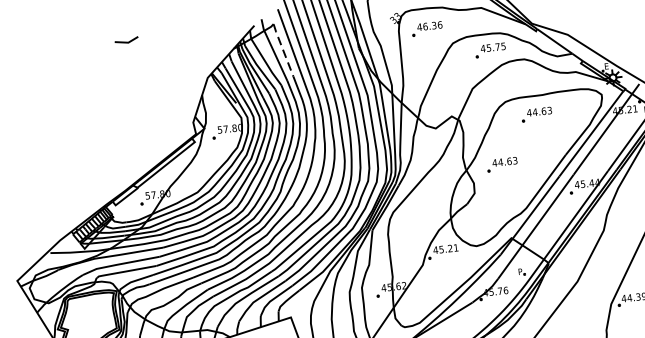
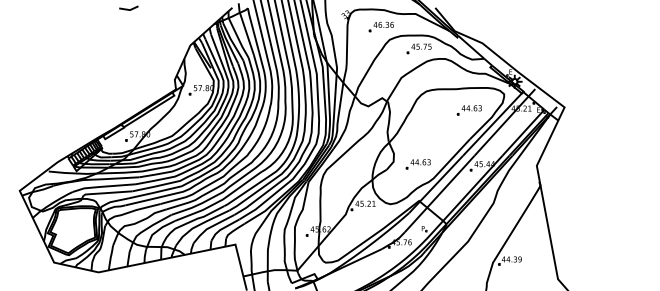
part: (425, 28) -> (380, 26), moved
line: (283, 49) -> (253, 29), dashed -> solid
part: (535, 114) -> (468, 110), moved
part: (501, 165) -> (417, 164), moved

